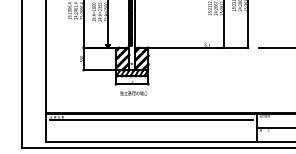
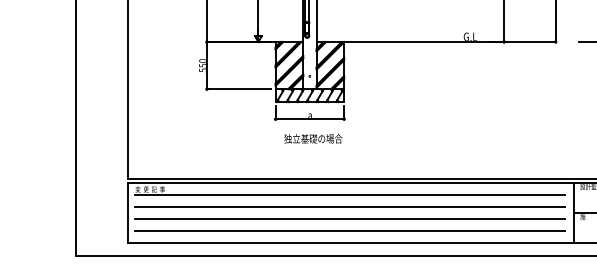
line: (150, 125) -> (348, 206), added
line: (150, 131) -> (348, 219), added
line: (150, 136) -> (348, 230), added

